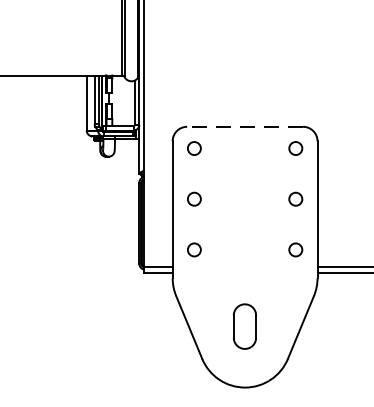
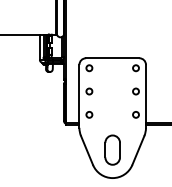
line: (244, 127) -> (112, 58), dashed -> solid
part: (244, 325) -> (112, 149), size x1.43

